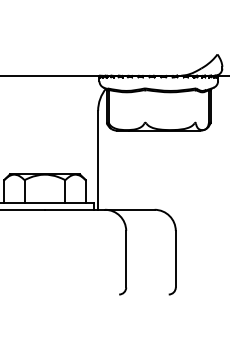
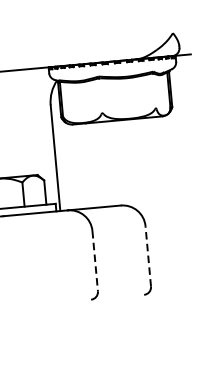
line: (175, 258) -> (147, 255), solid -> dashed
line: (126, 259) -> (95, 261), solid -> dashed

